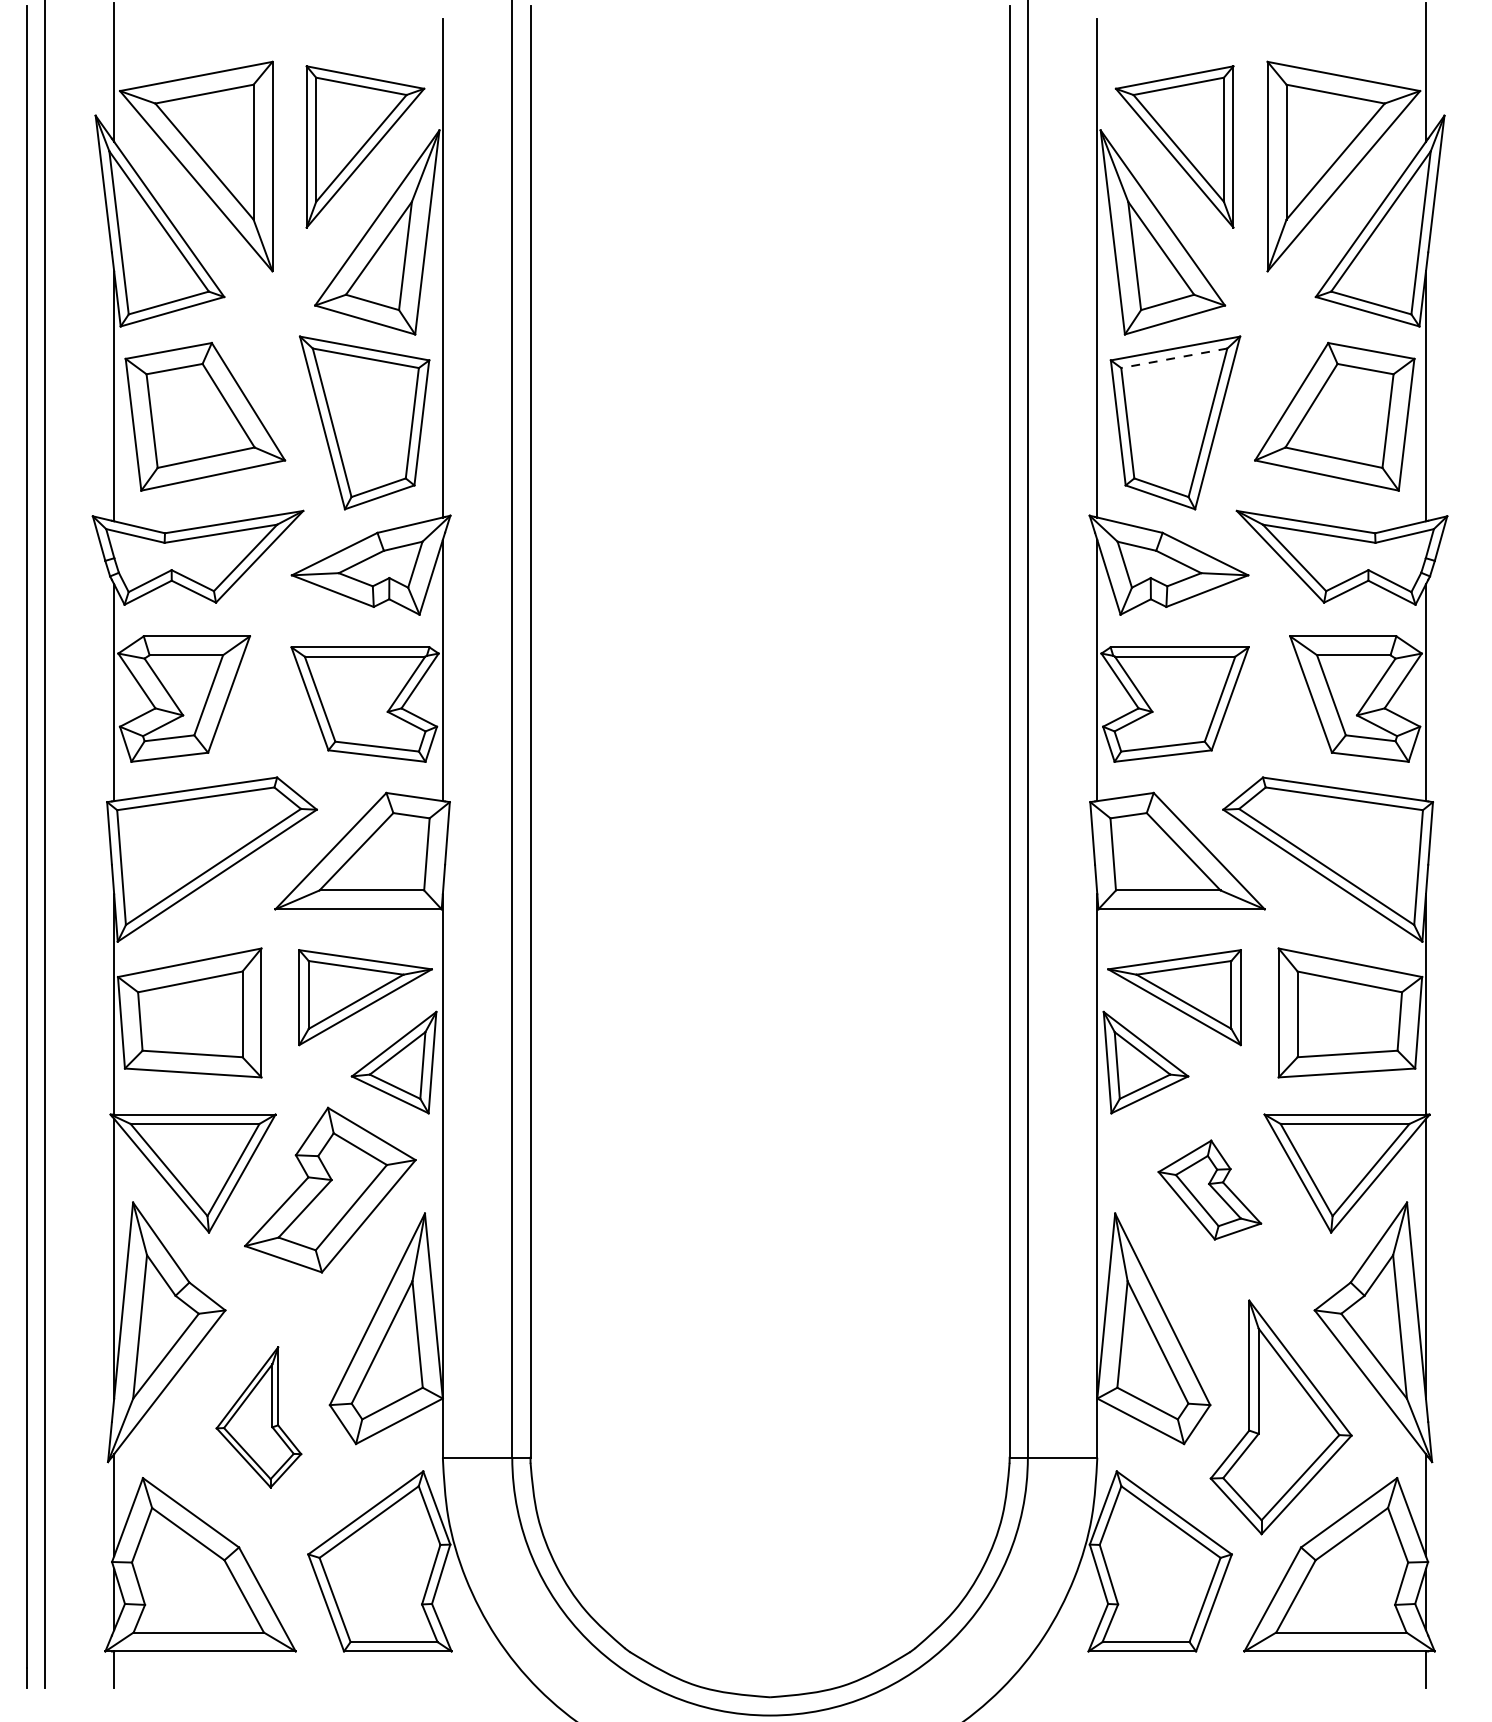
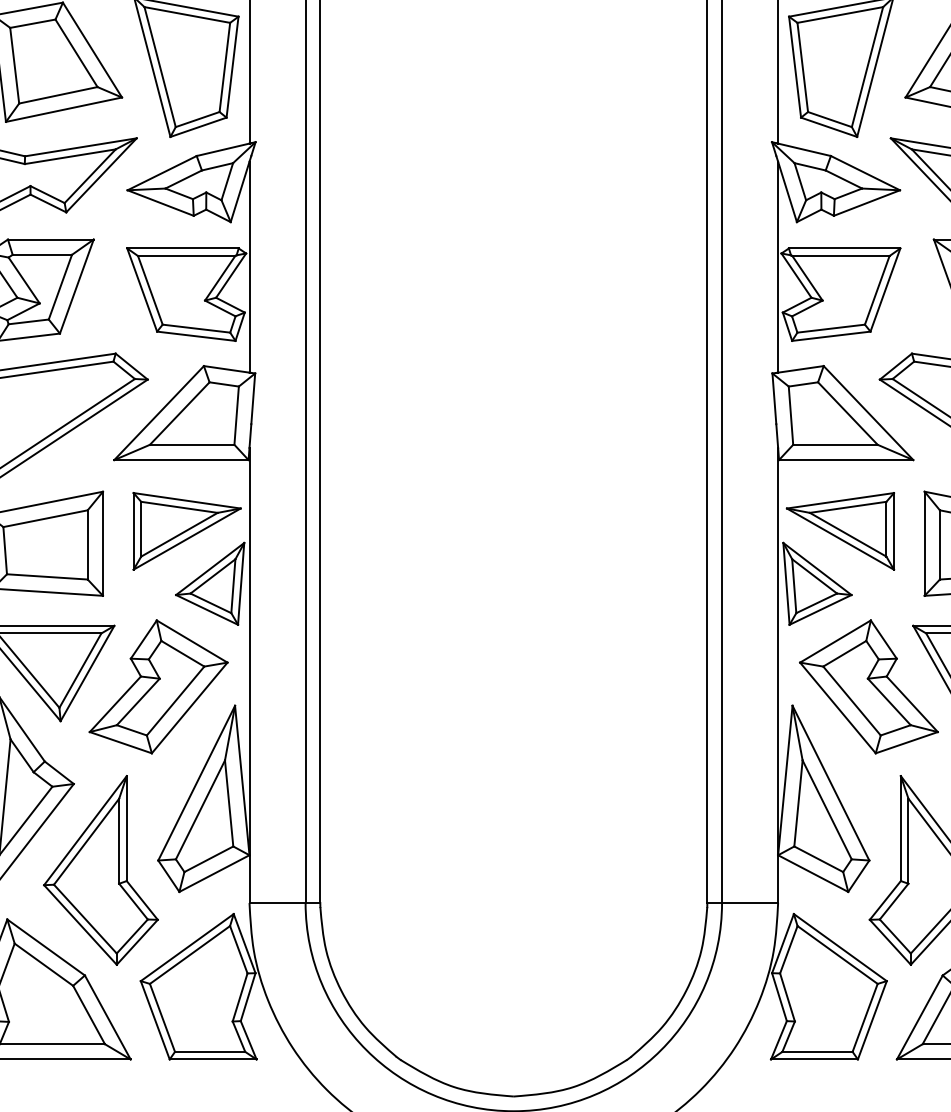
line: (1174, 358) -> (840, 15), dashed -> solid
part: (1209, 1189) -> (868, 686), size x1.67
part: (258, 1417) -> (100, 870), size x1.67

